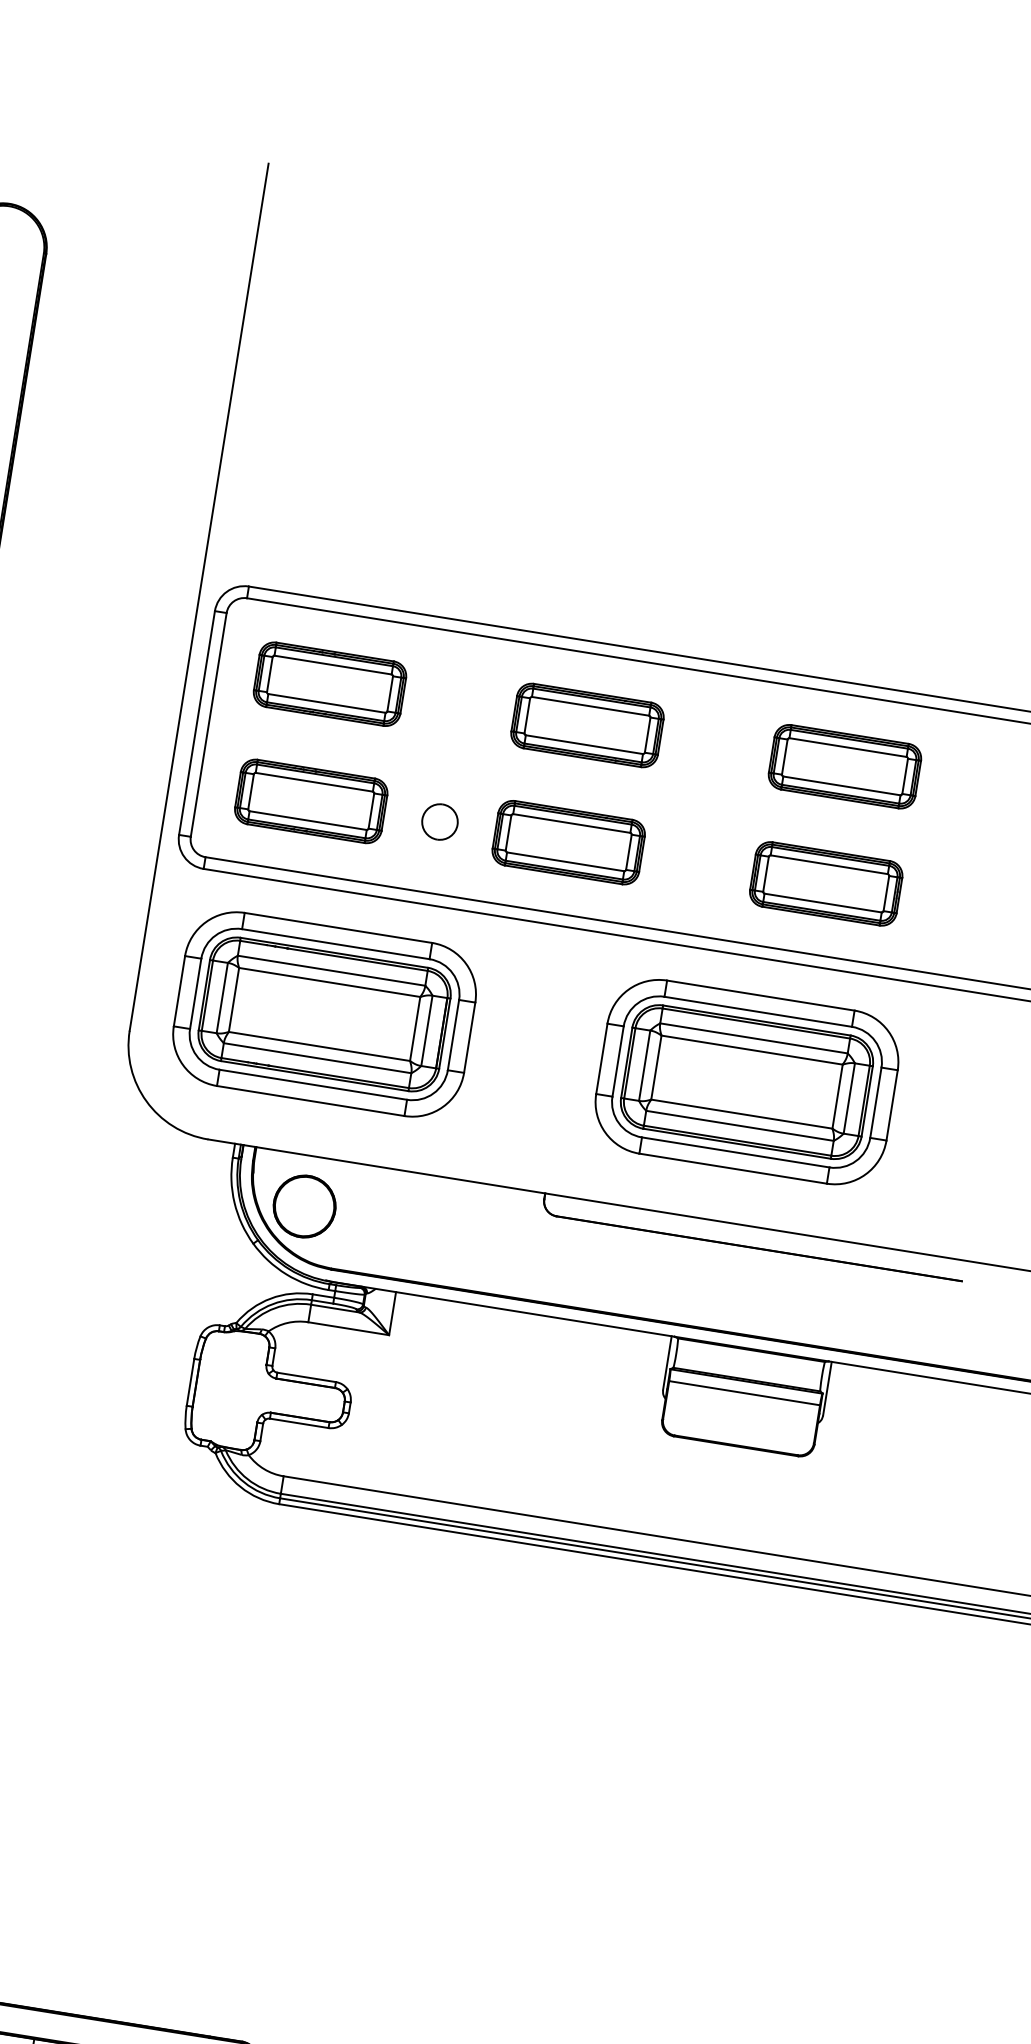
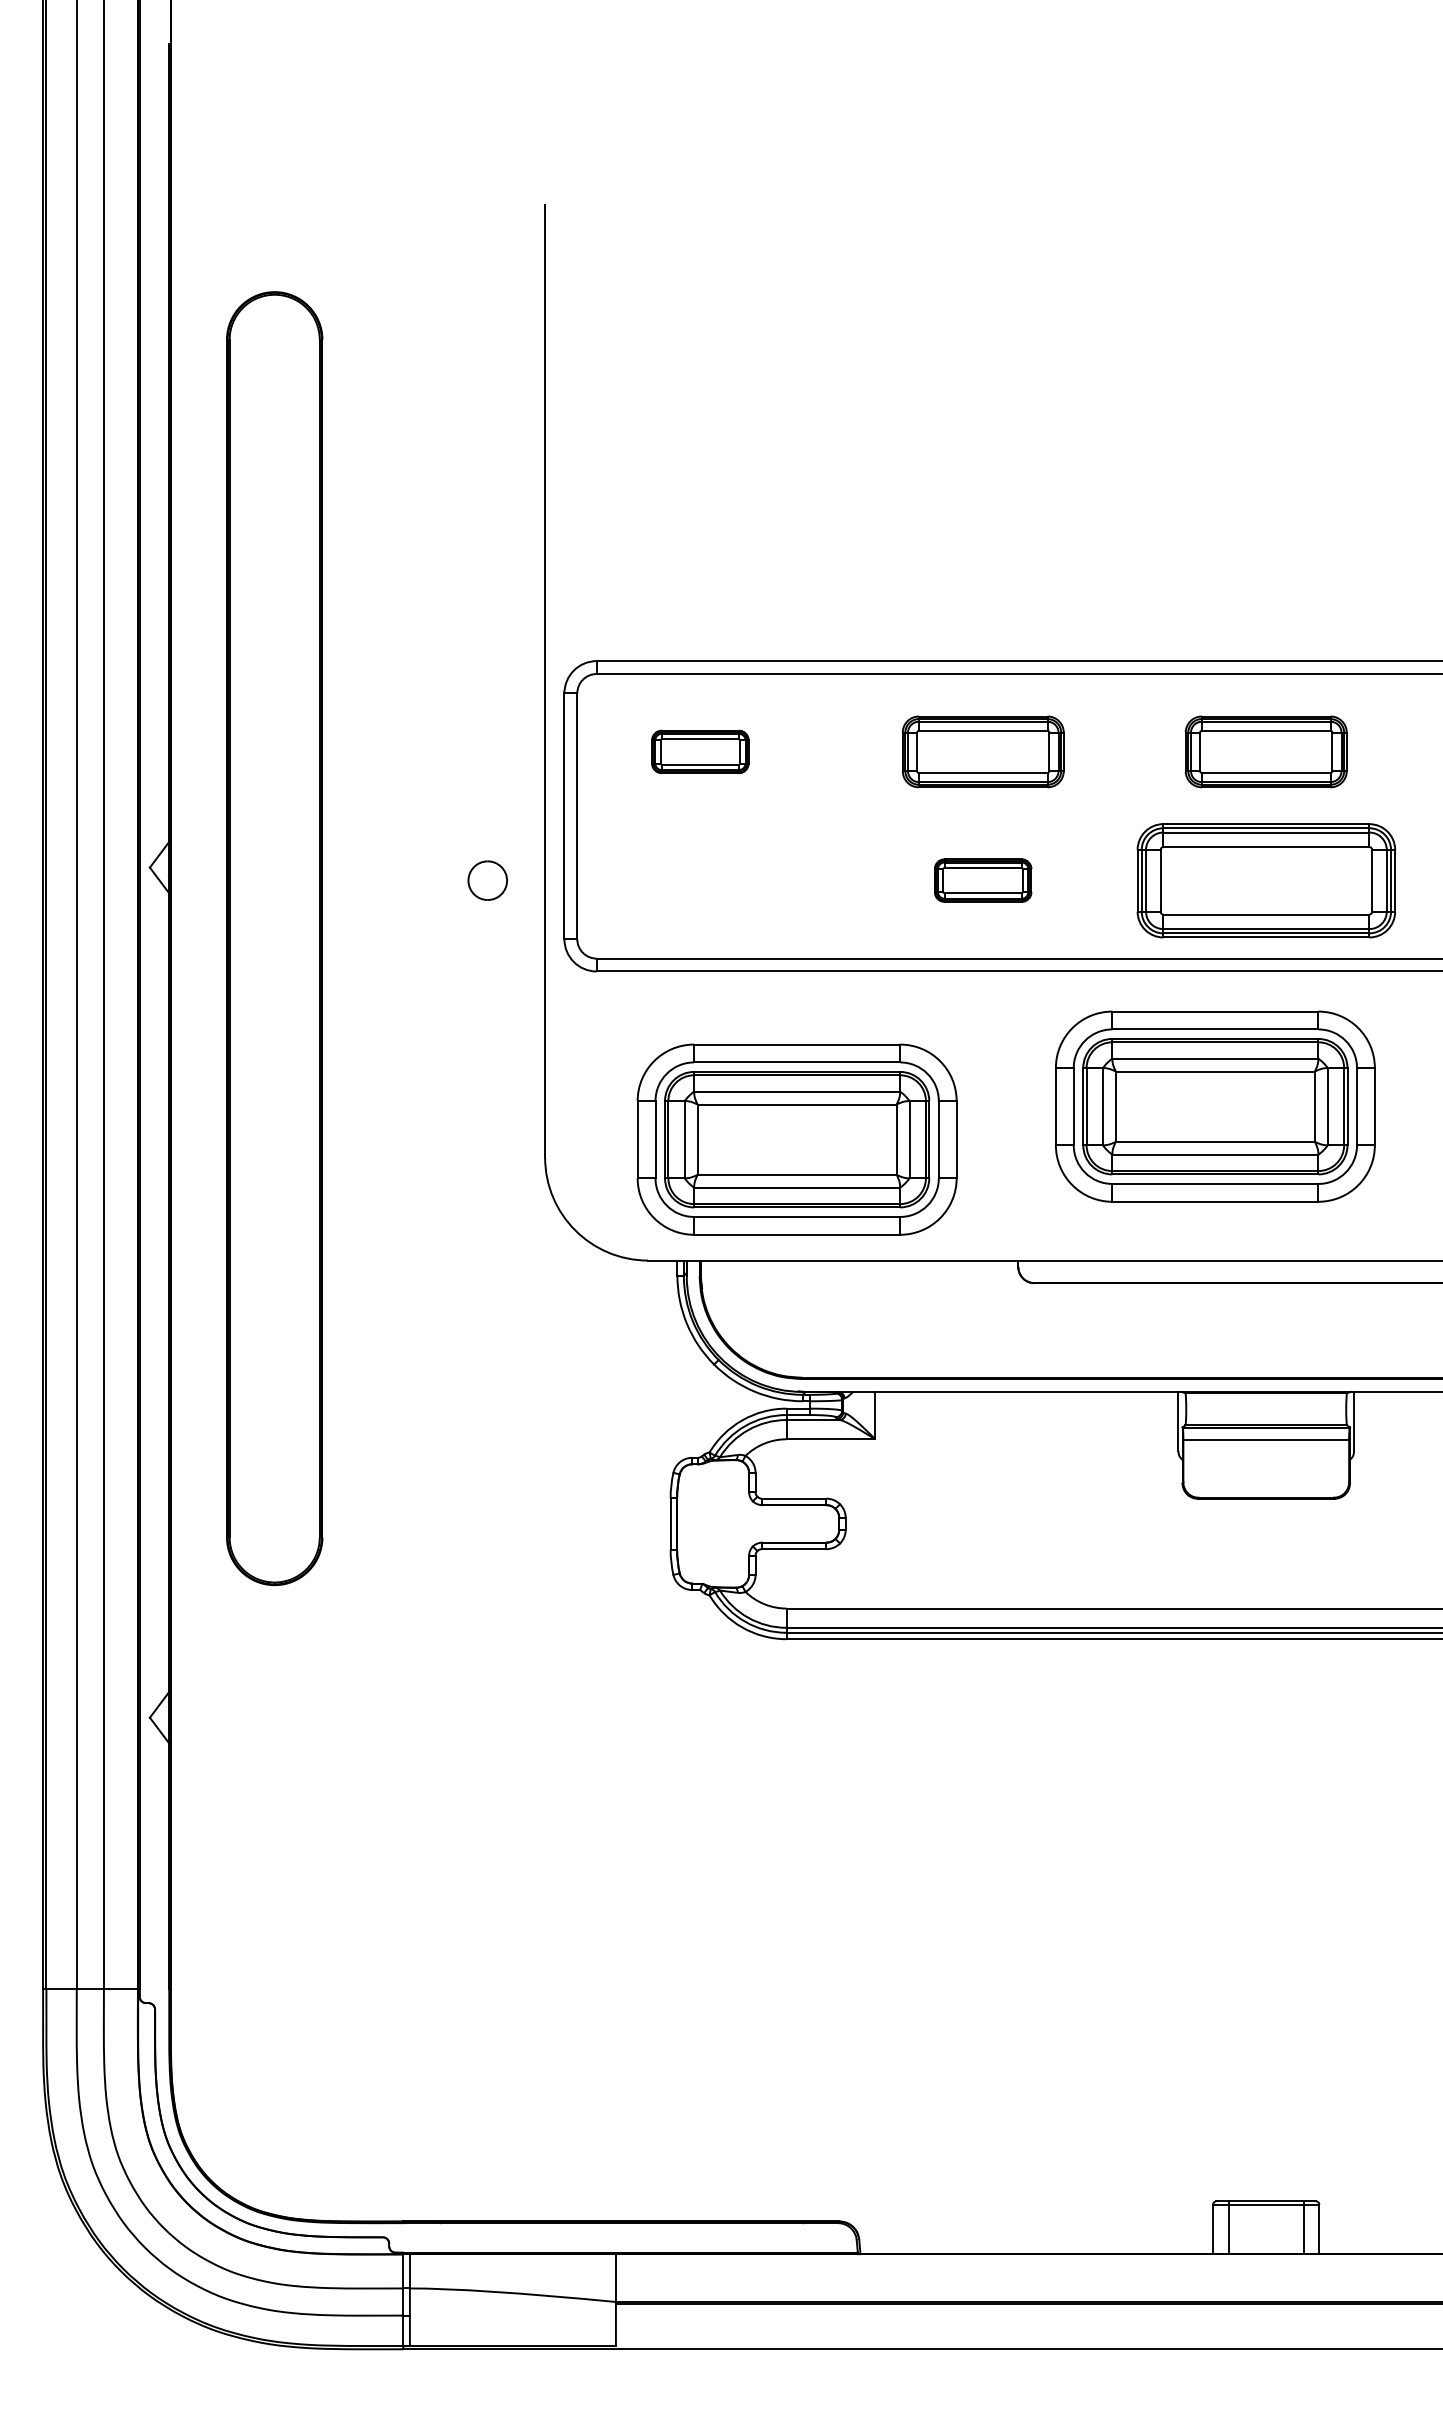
part: (330, 683) -> (700, 751), size x0.6
part: (311, 801) -> (700, 880), removed
part: (439, 821) -> (487, 880), moved
part: (568, 842) -> (982, 880), size x0.6
part: (825, 883) -> (1265, 880), size x1.6
part: (324, 1014) -> (796, 1139), moved
part: (304, 1206) -> (762, 1315), removed

